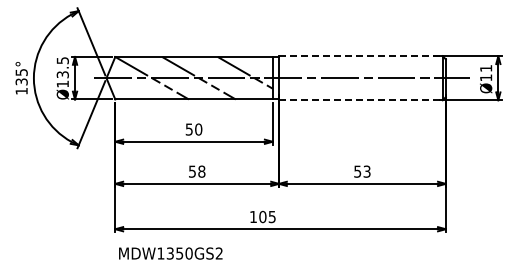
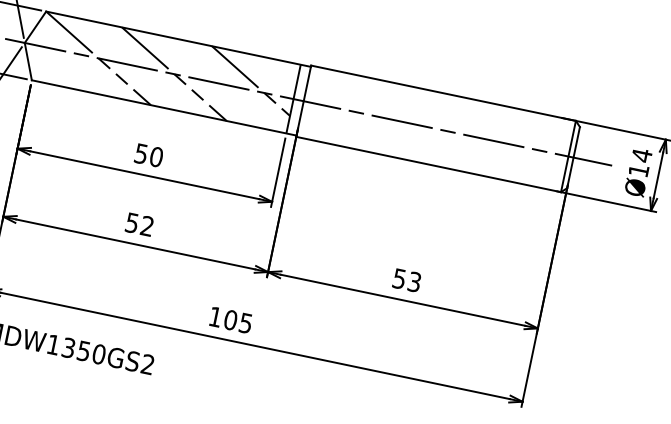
line: (360, 56) -> (442, 93), dashed -> solid
text: (486, 68) -> (642, 155), Ø11 -> Ø14
line: (360, 100) -> (428, 164), dashed -> solid
text: (201, 171) -> (146, 225), 58 -> 52

